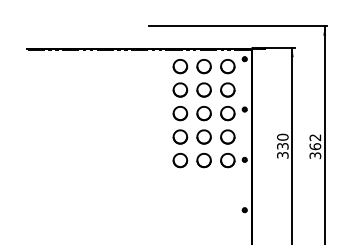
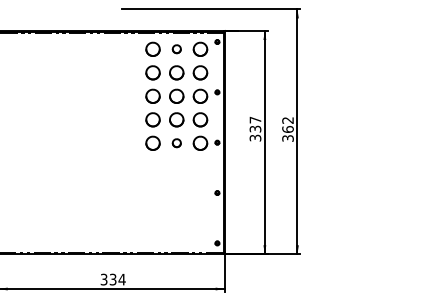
part: (203, 65) -> (176, 48), size x0.6
text: (282, 136) -> (255, 119), 330 -> 337
part: (203, 159) -> (176, 142), size x0.6

